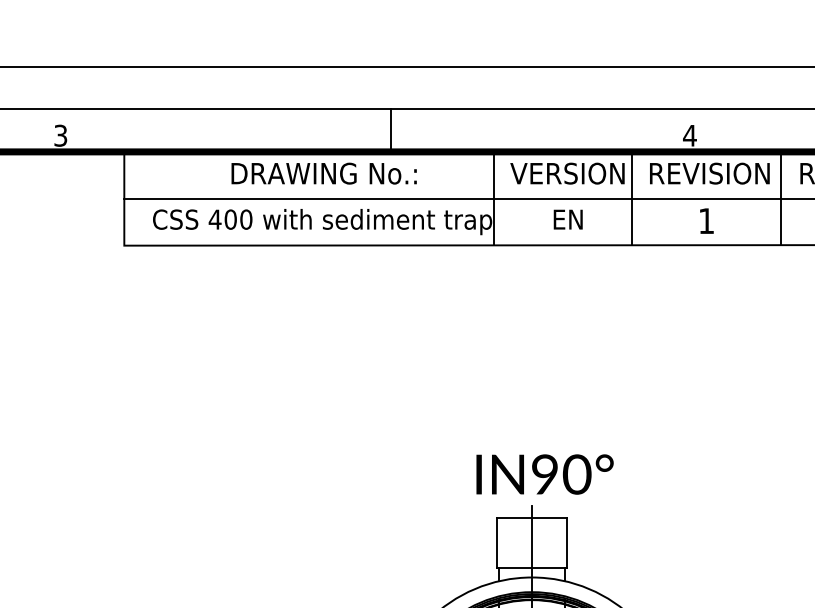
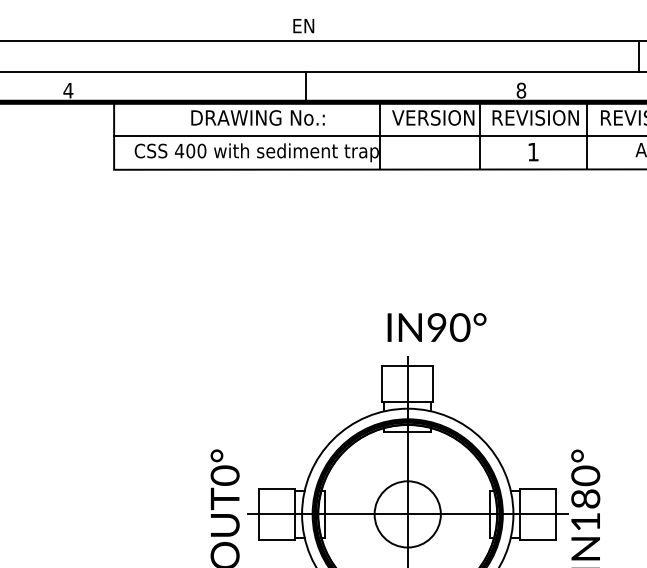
text: (60, 135) -> (68, 90), 3 -> 4
text: (690, 135) -> (521, 90), 4 -> 8
text: (567, 220) -> (303, 26), moved
text: (544, 474) -> (436, 327), moved

